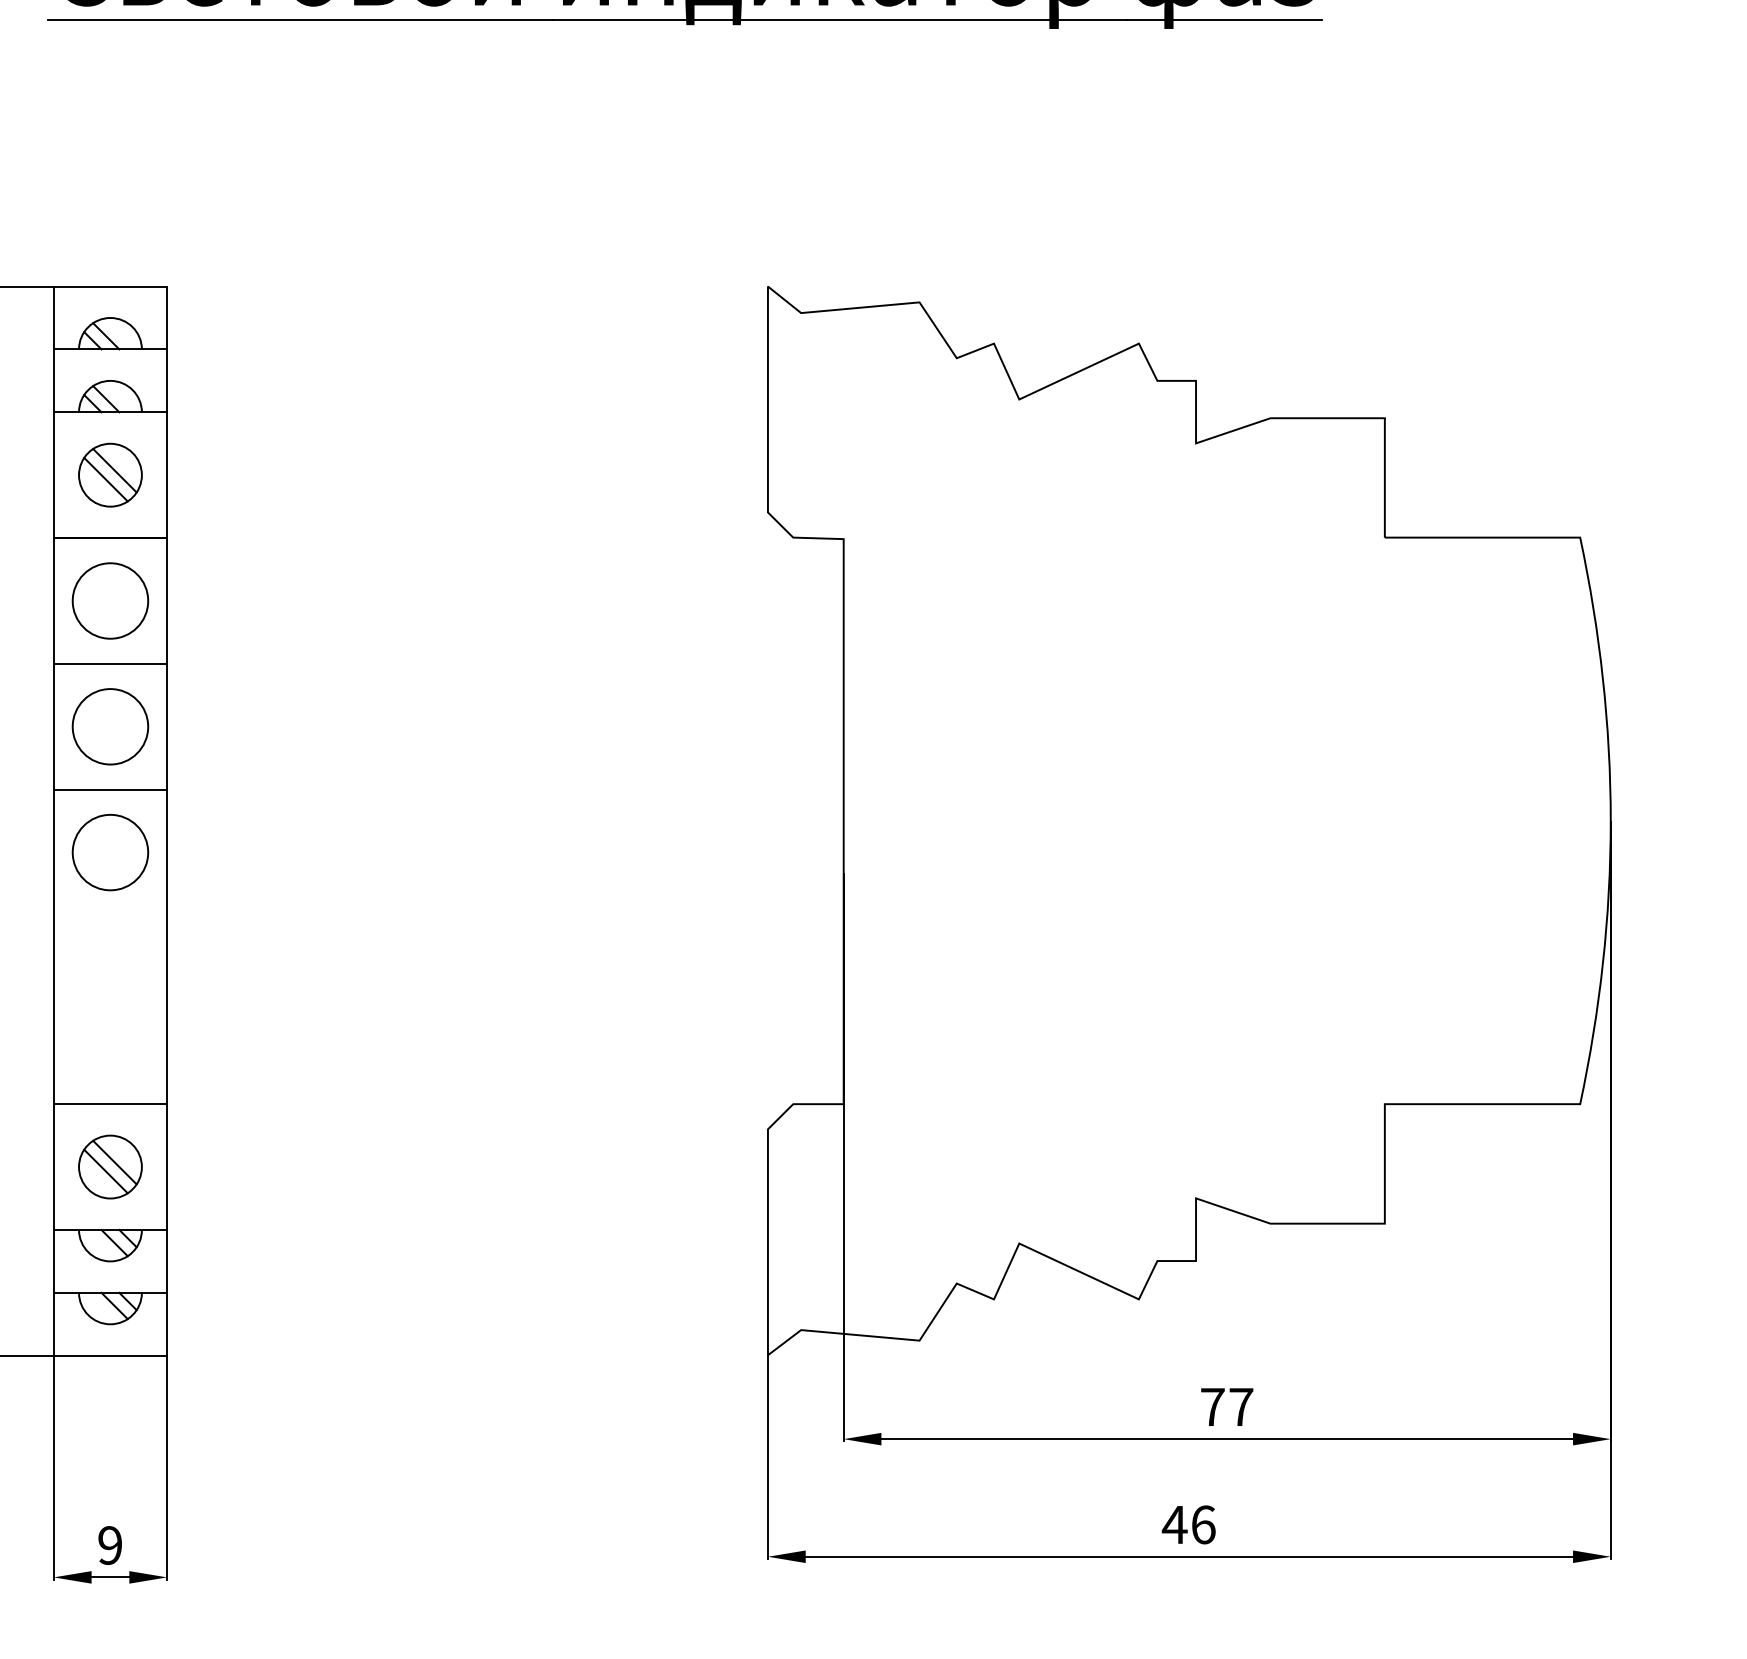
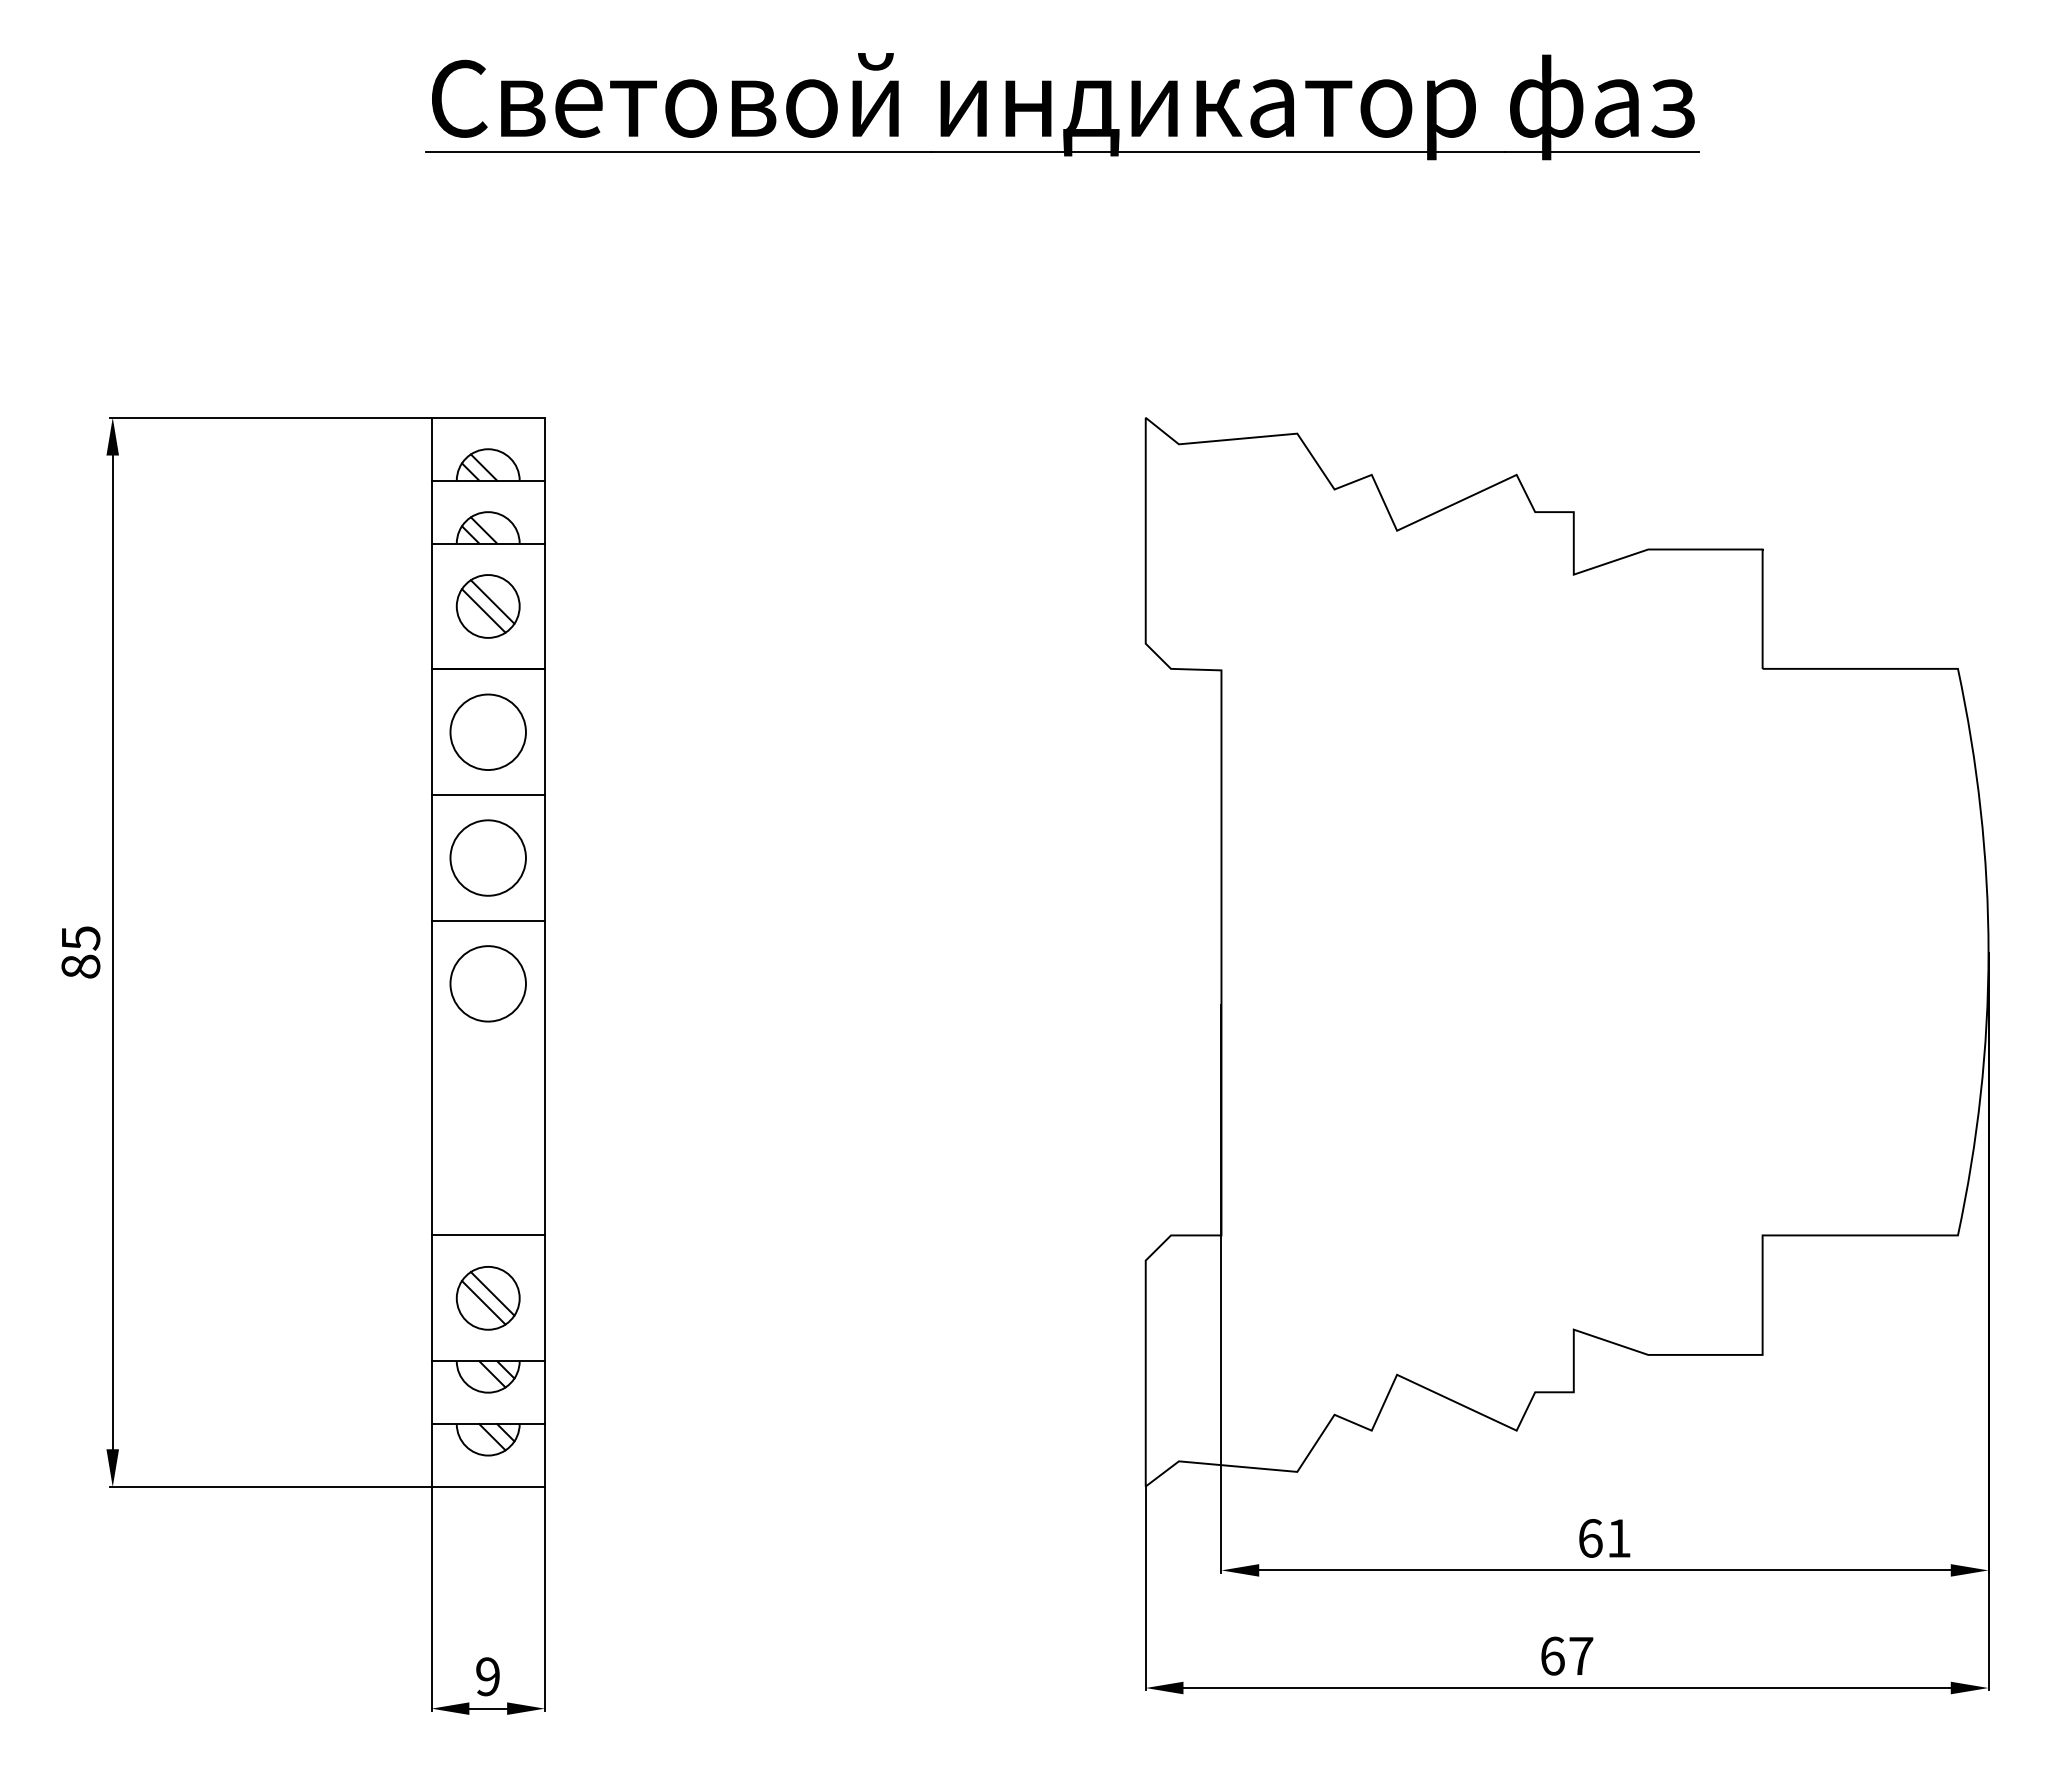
text: (1227, 1407) -> (1605, 1538), 77 -> 61
text: (1188, 1524) -> (1566, 1655), 46 -> 67

